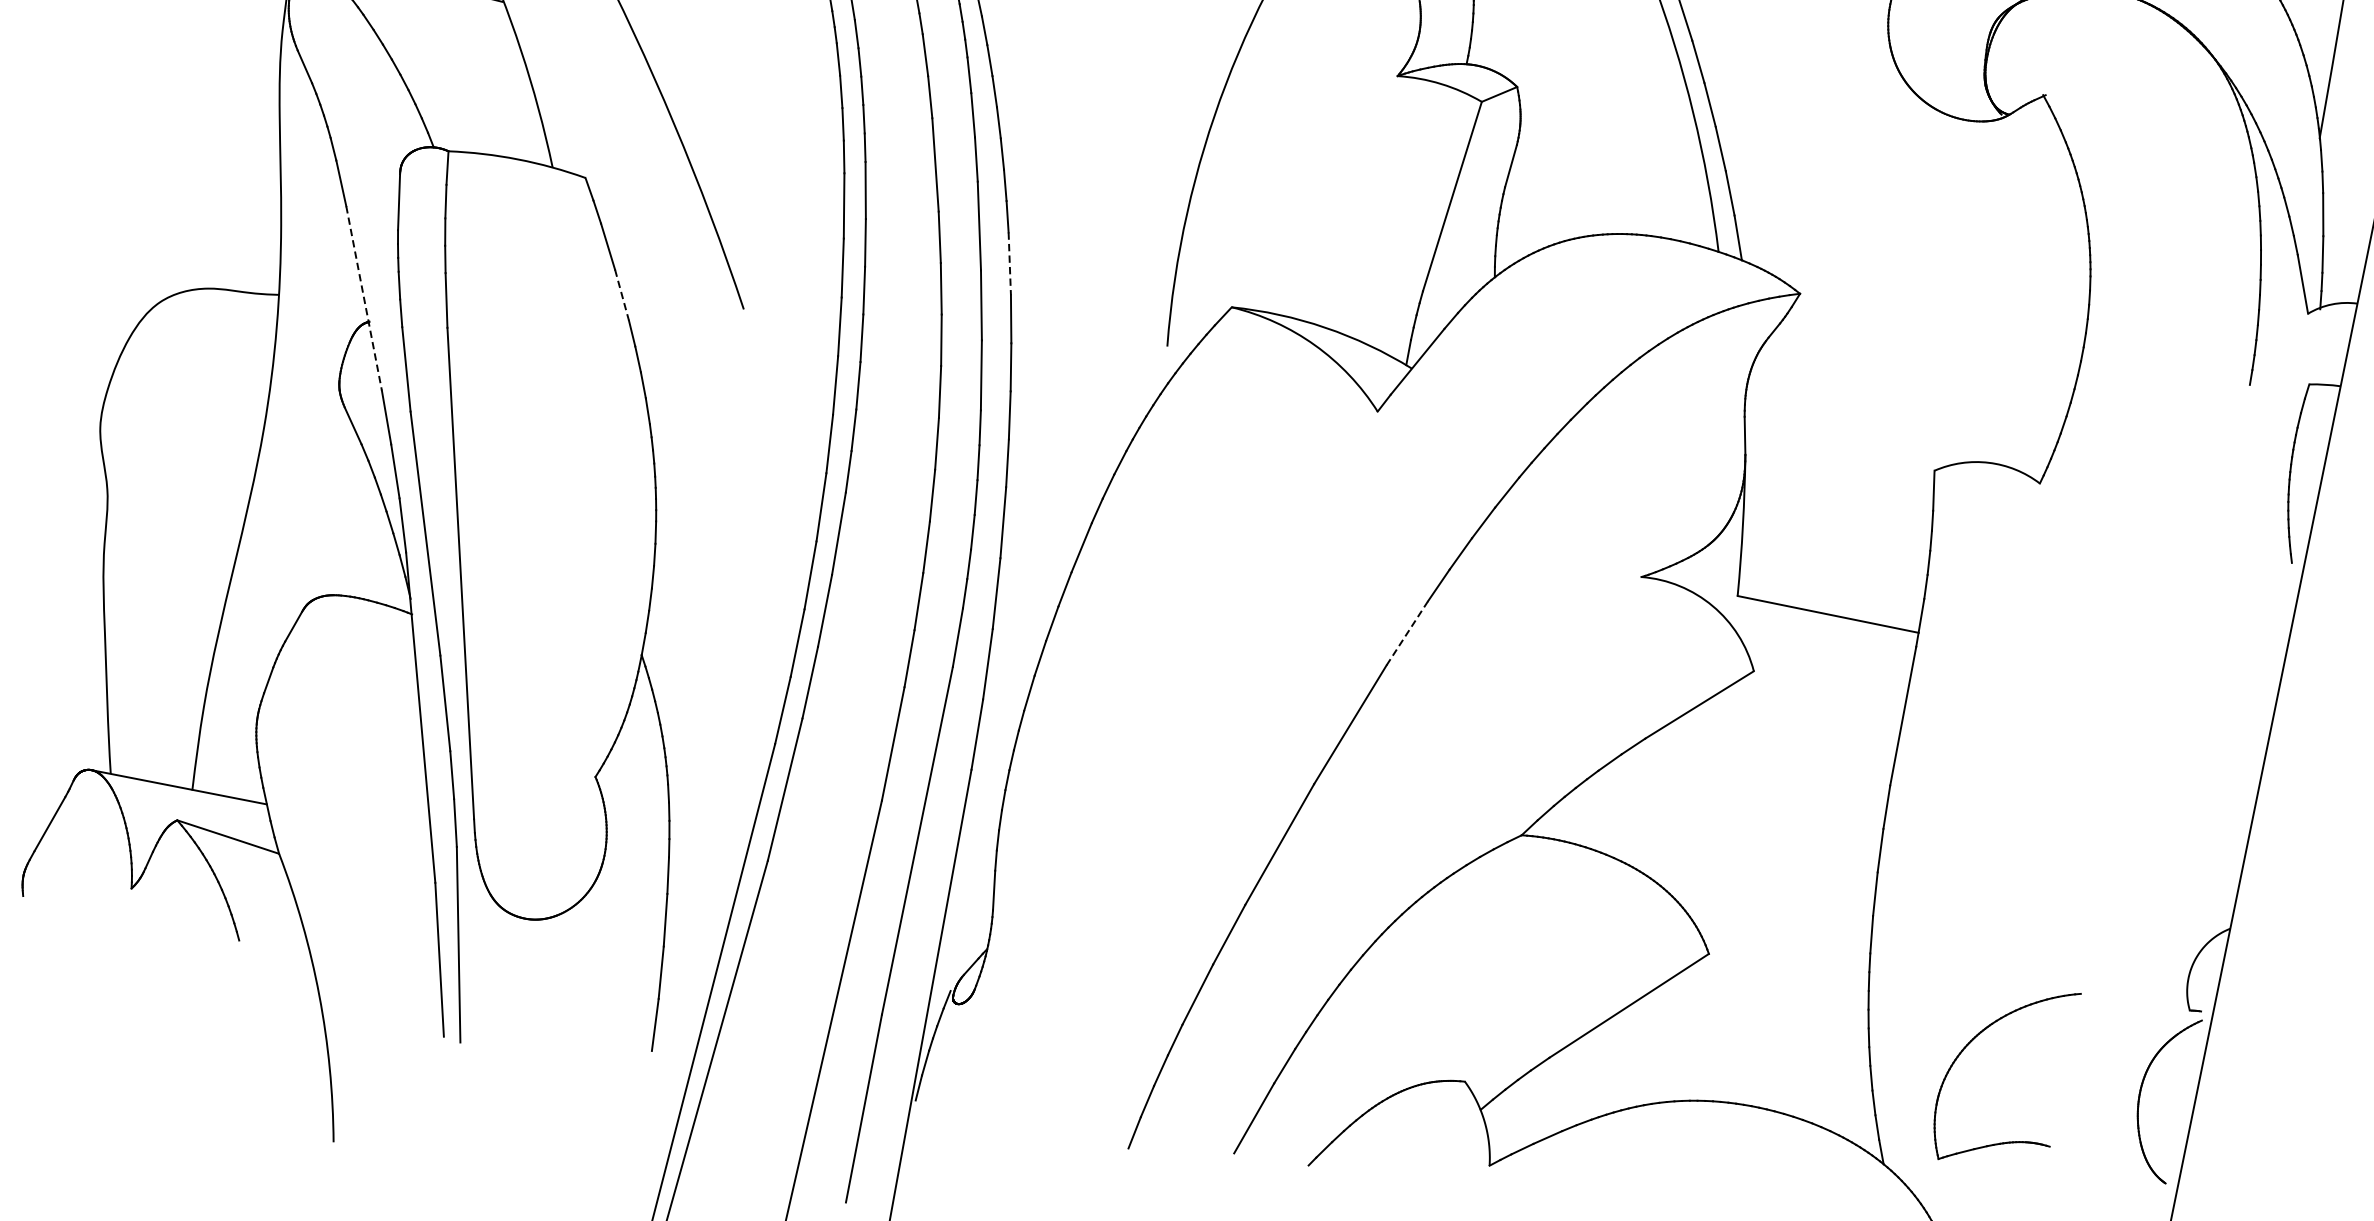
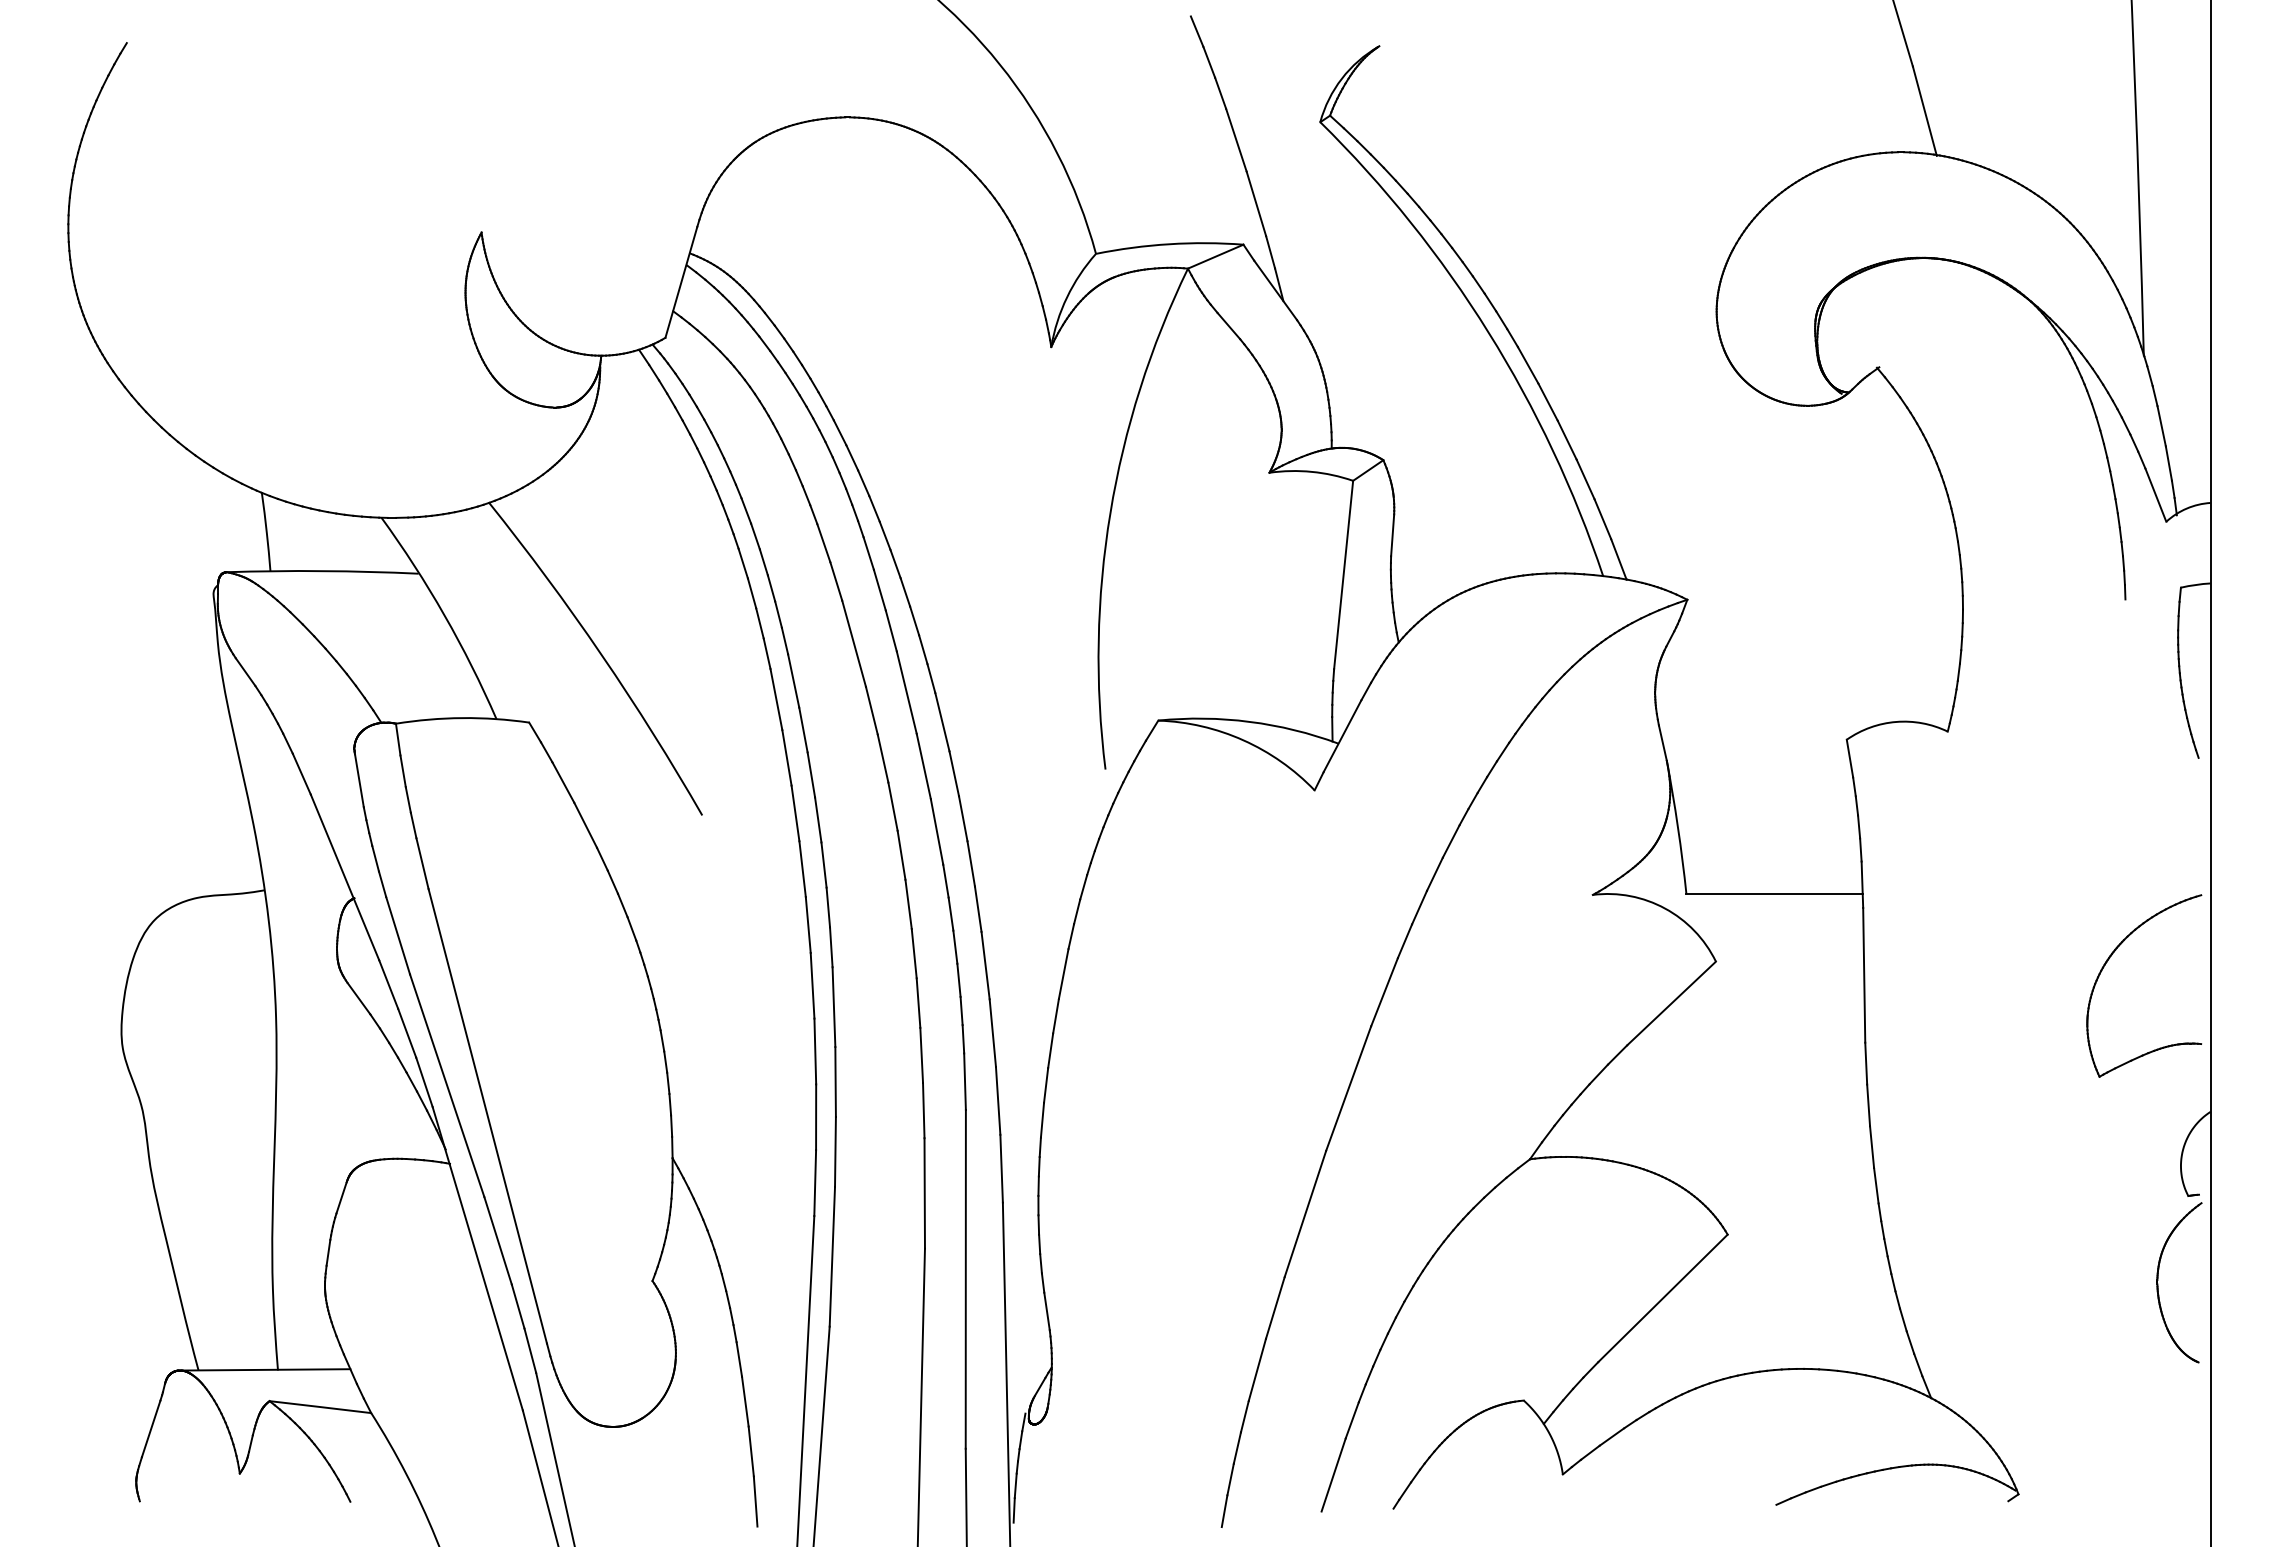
line: (1009, 264) -> (942, 722), dashed -> solid
line: (621, 295) -> (585, 825), dashed -> solid
line: (364, 298) -> (345, 877), dashed -> solid
line: (1407, 633) -> (1384, 992), dashed -> solid
part: (1970, 1043) -> (2107, 962), moved

